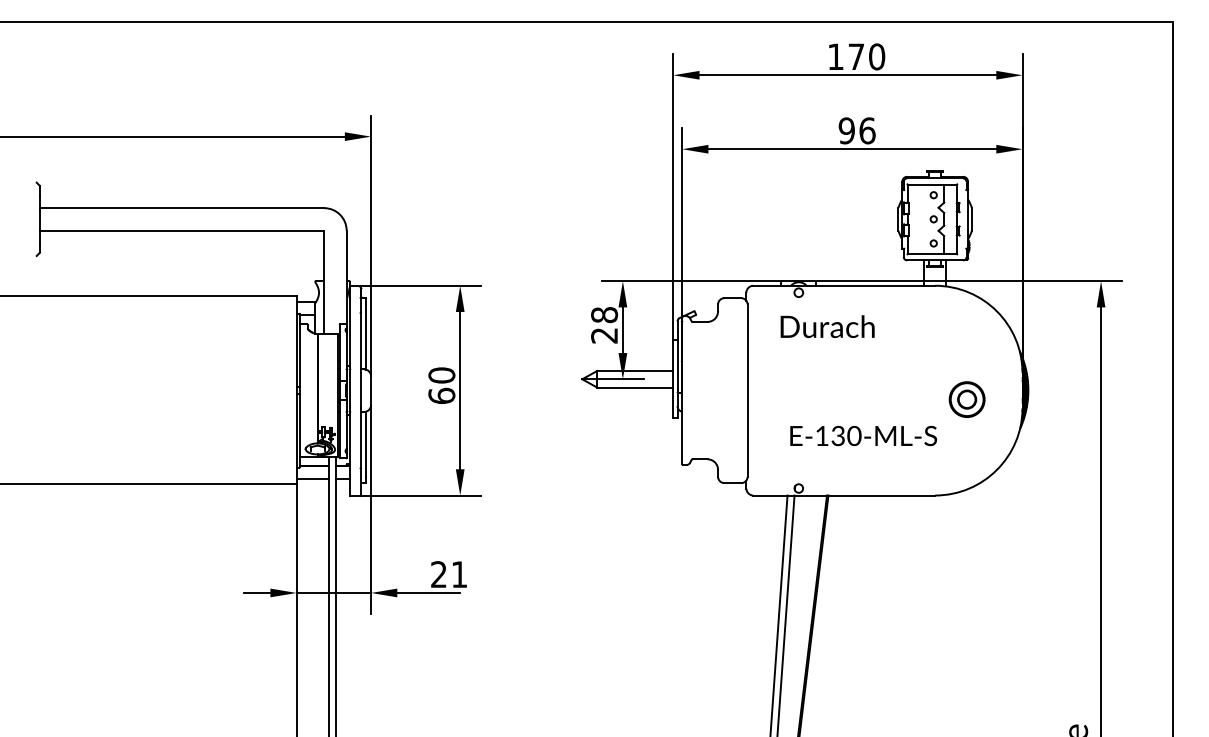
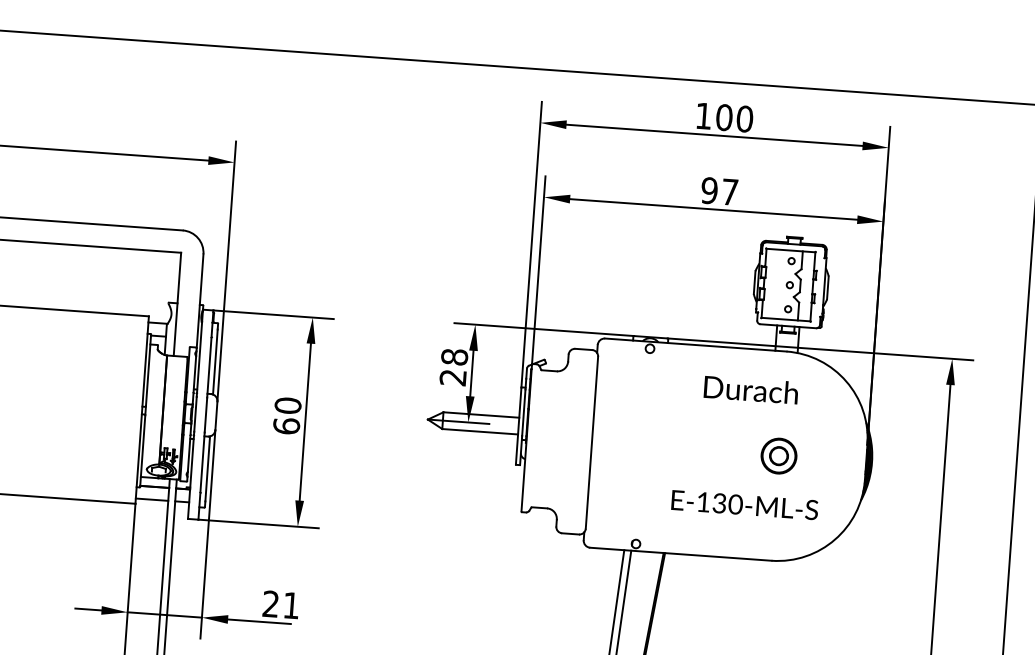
text: (856, 56) -> (724, 117), 170 -> 100
text: (867, 130) -> (730, 191), 96 -> 97
text: (827, 326) -> (751, 389), moved
part: (966, 399) -> (778, 455), moved
text: (863, 435) -> (744, 504), moved

